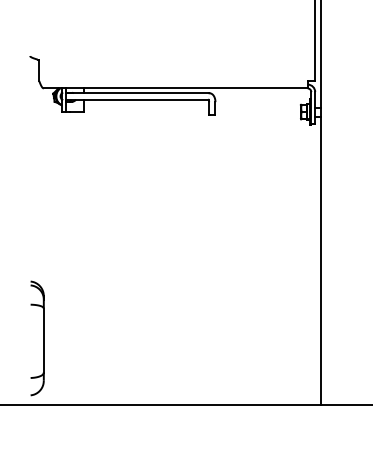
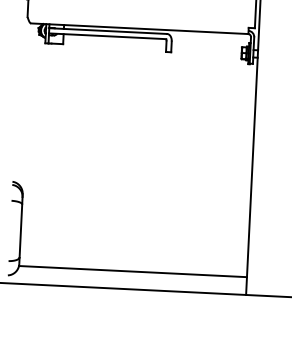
line: (181, 383) -> (132, 271), added

